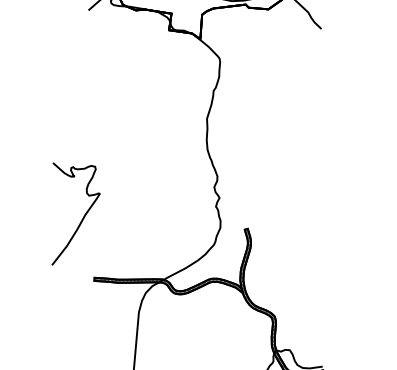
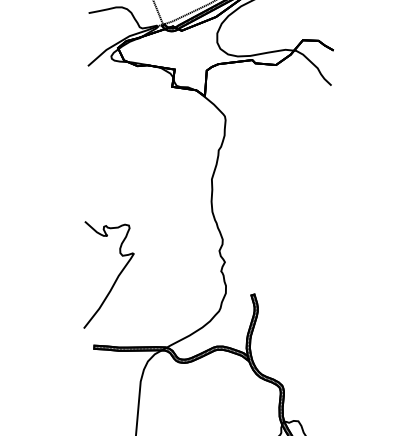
part: (83, 216) -> (116, 277), moved

